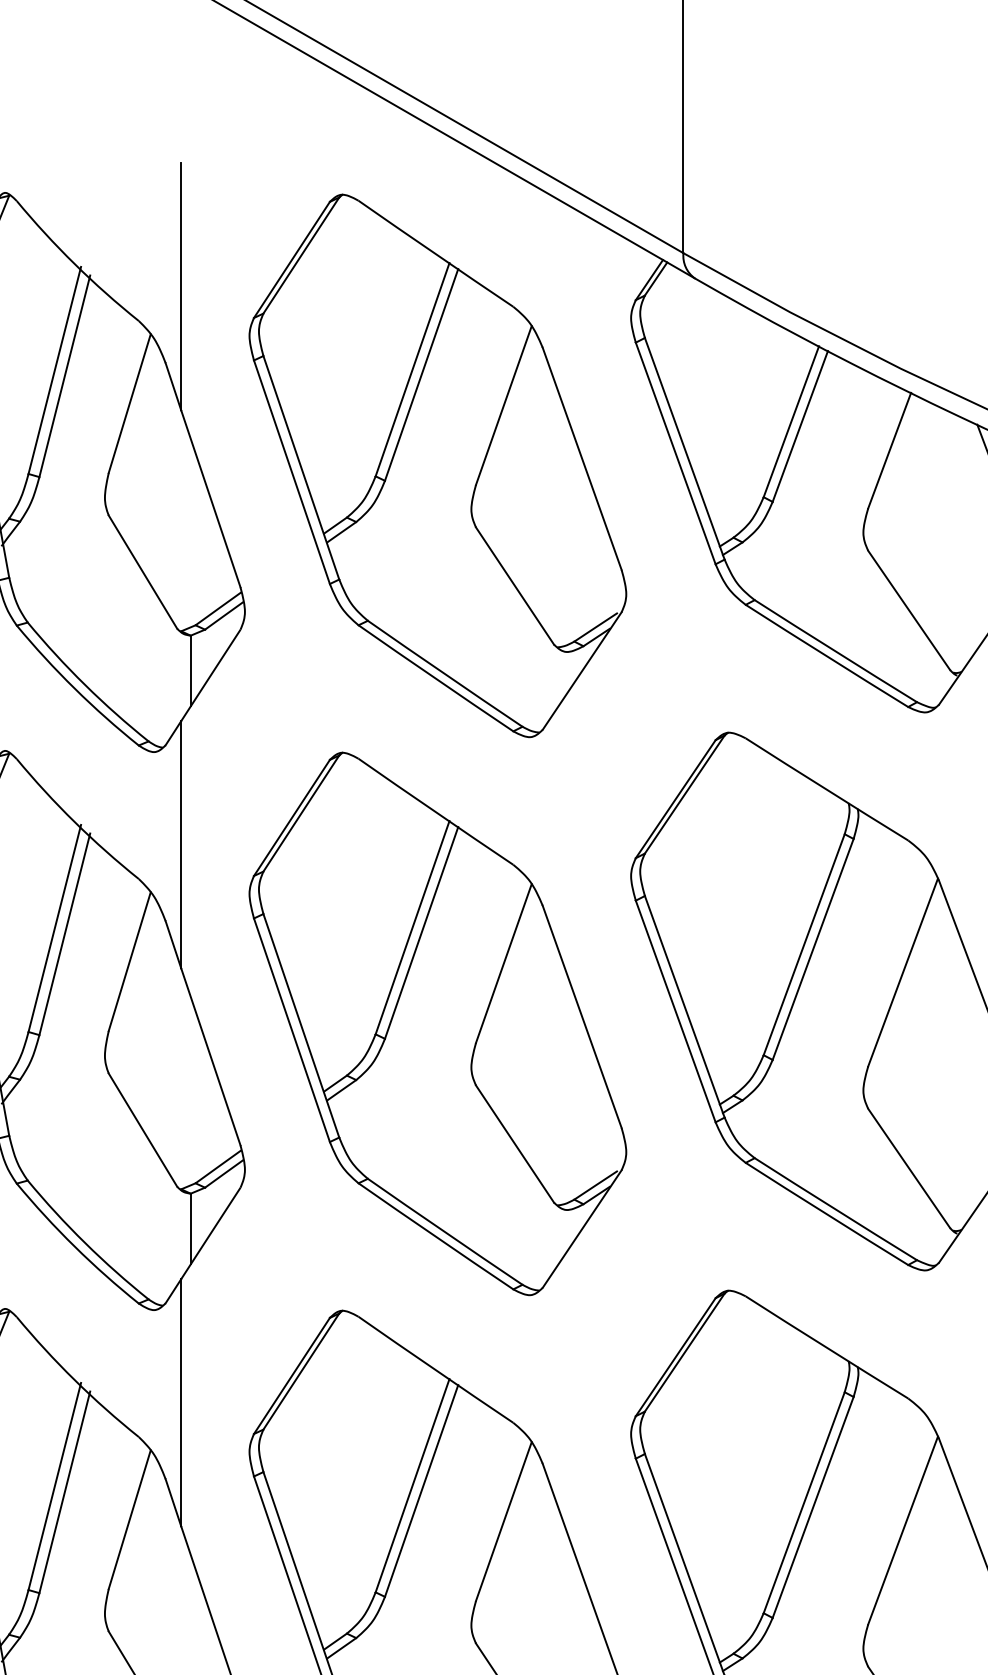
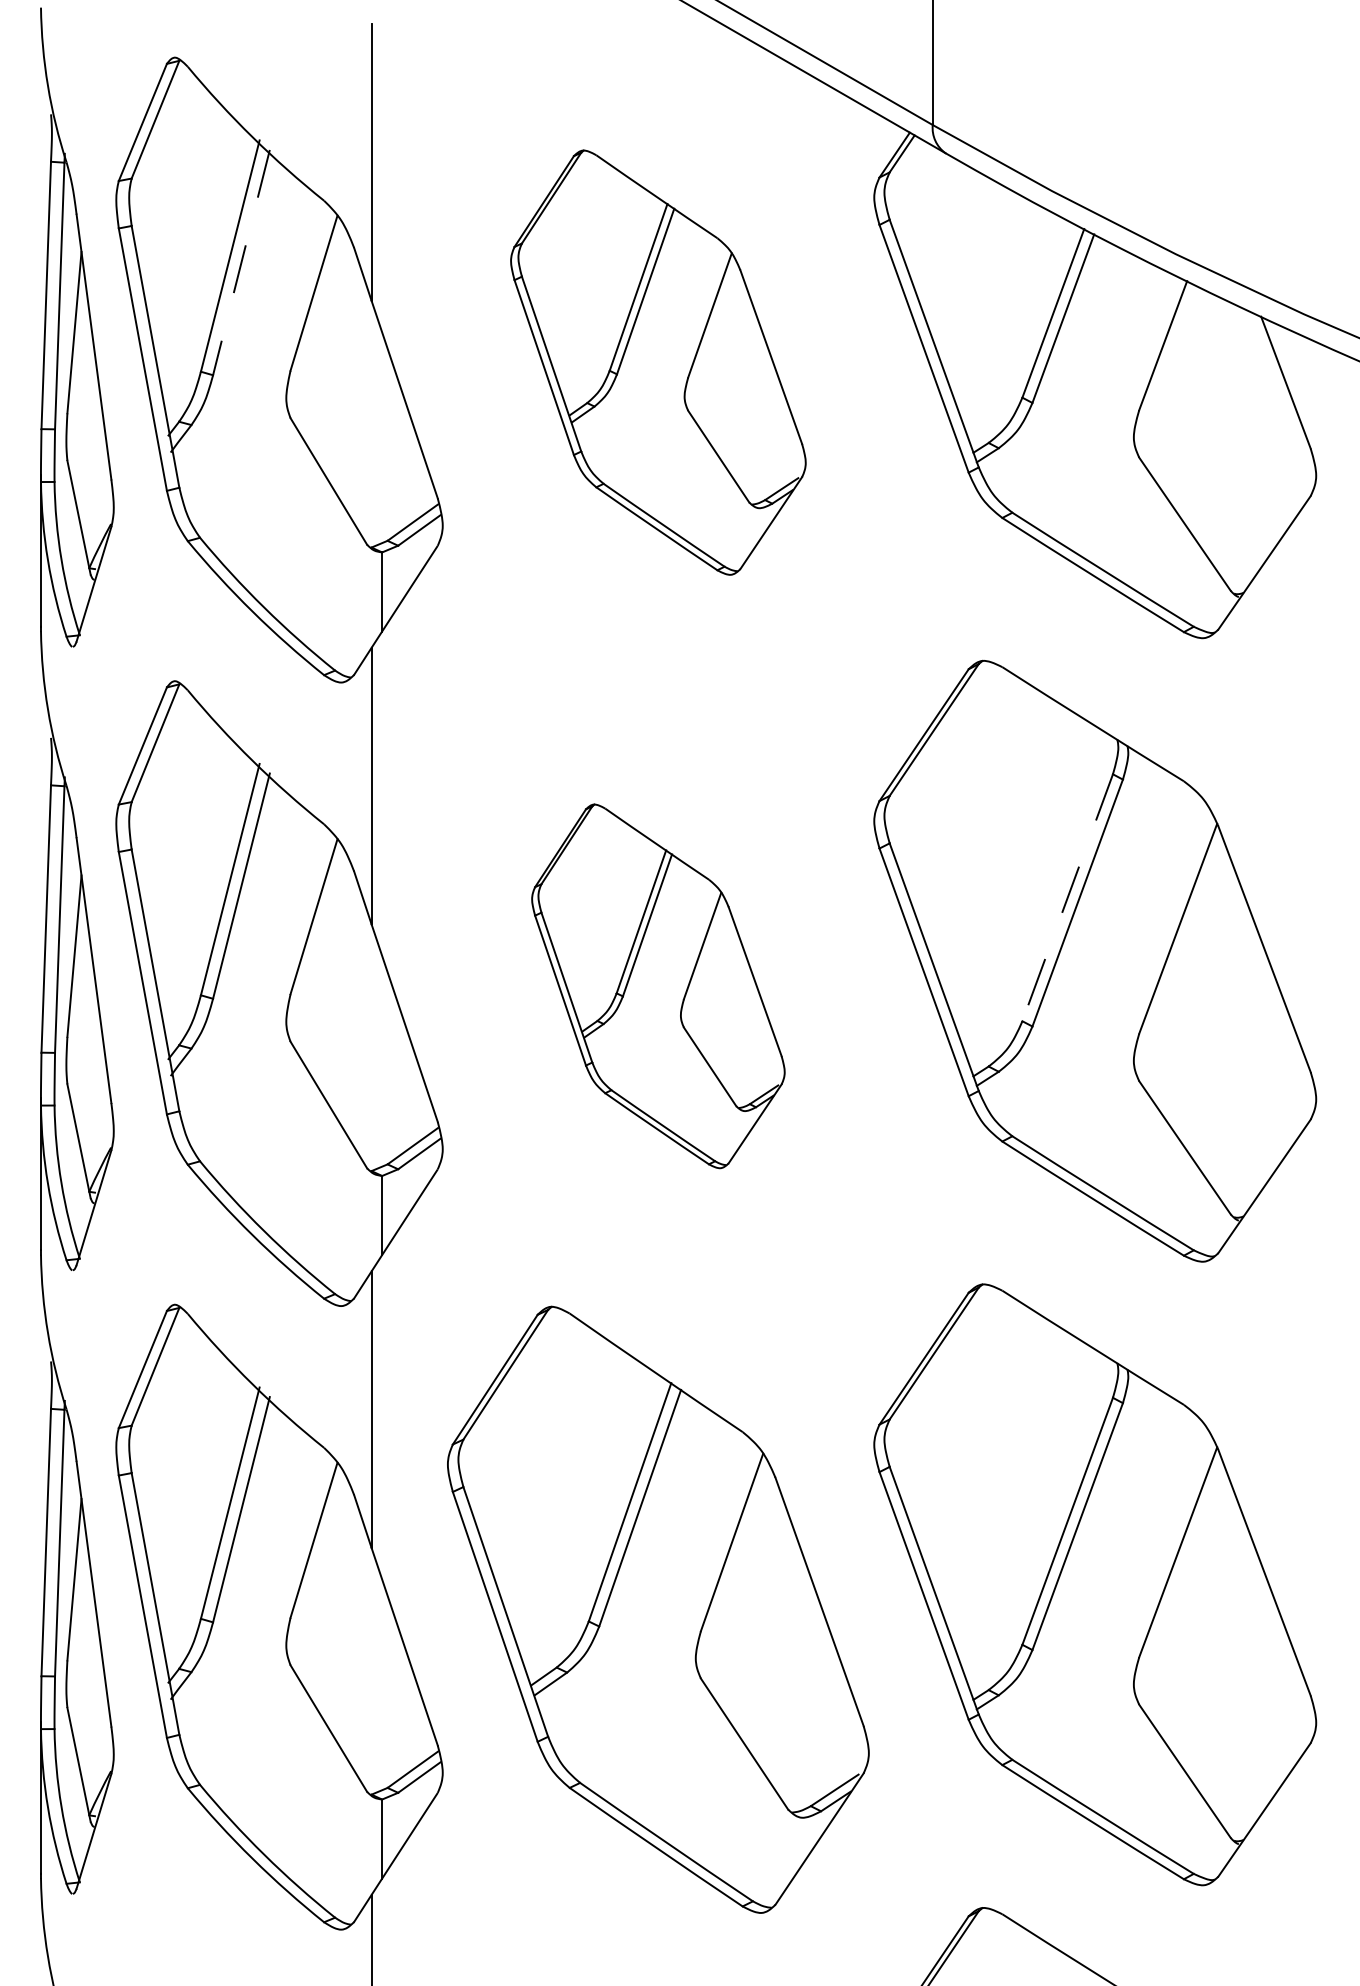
line: (64, 377) -> (241, 263), solid -> dashed
part: (438, 465) -> (658, 362), size x0.7
line: (804, 944) -> (1067, 897), solid -> dashed
part: (438, 1024) -> (658, 986), size x0.6

